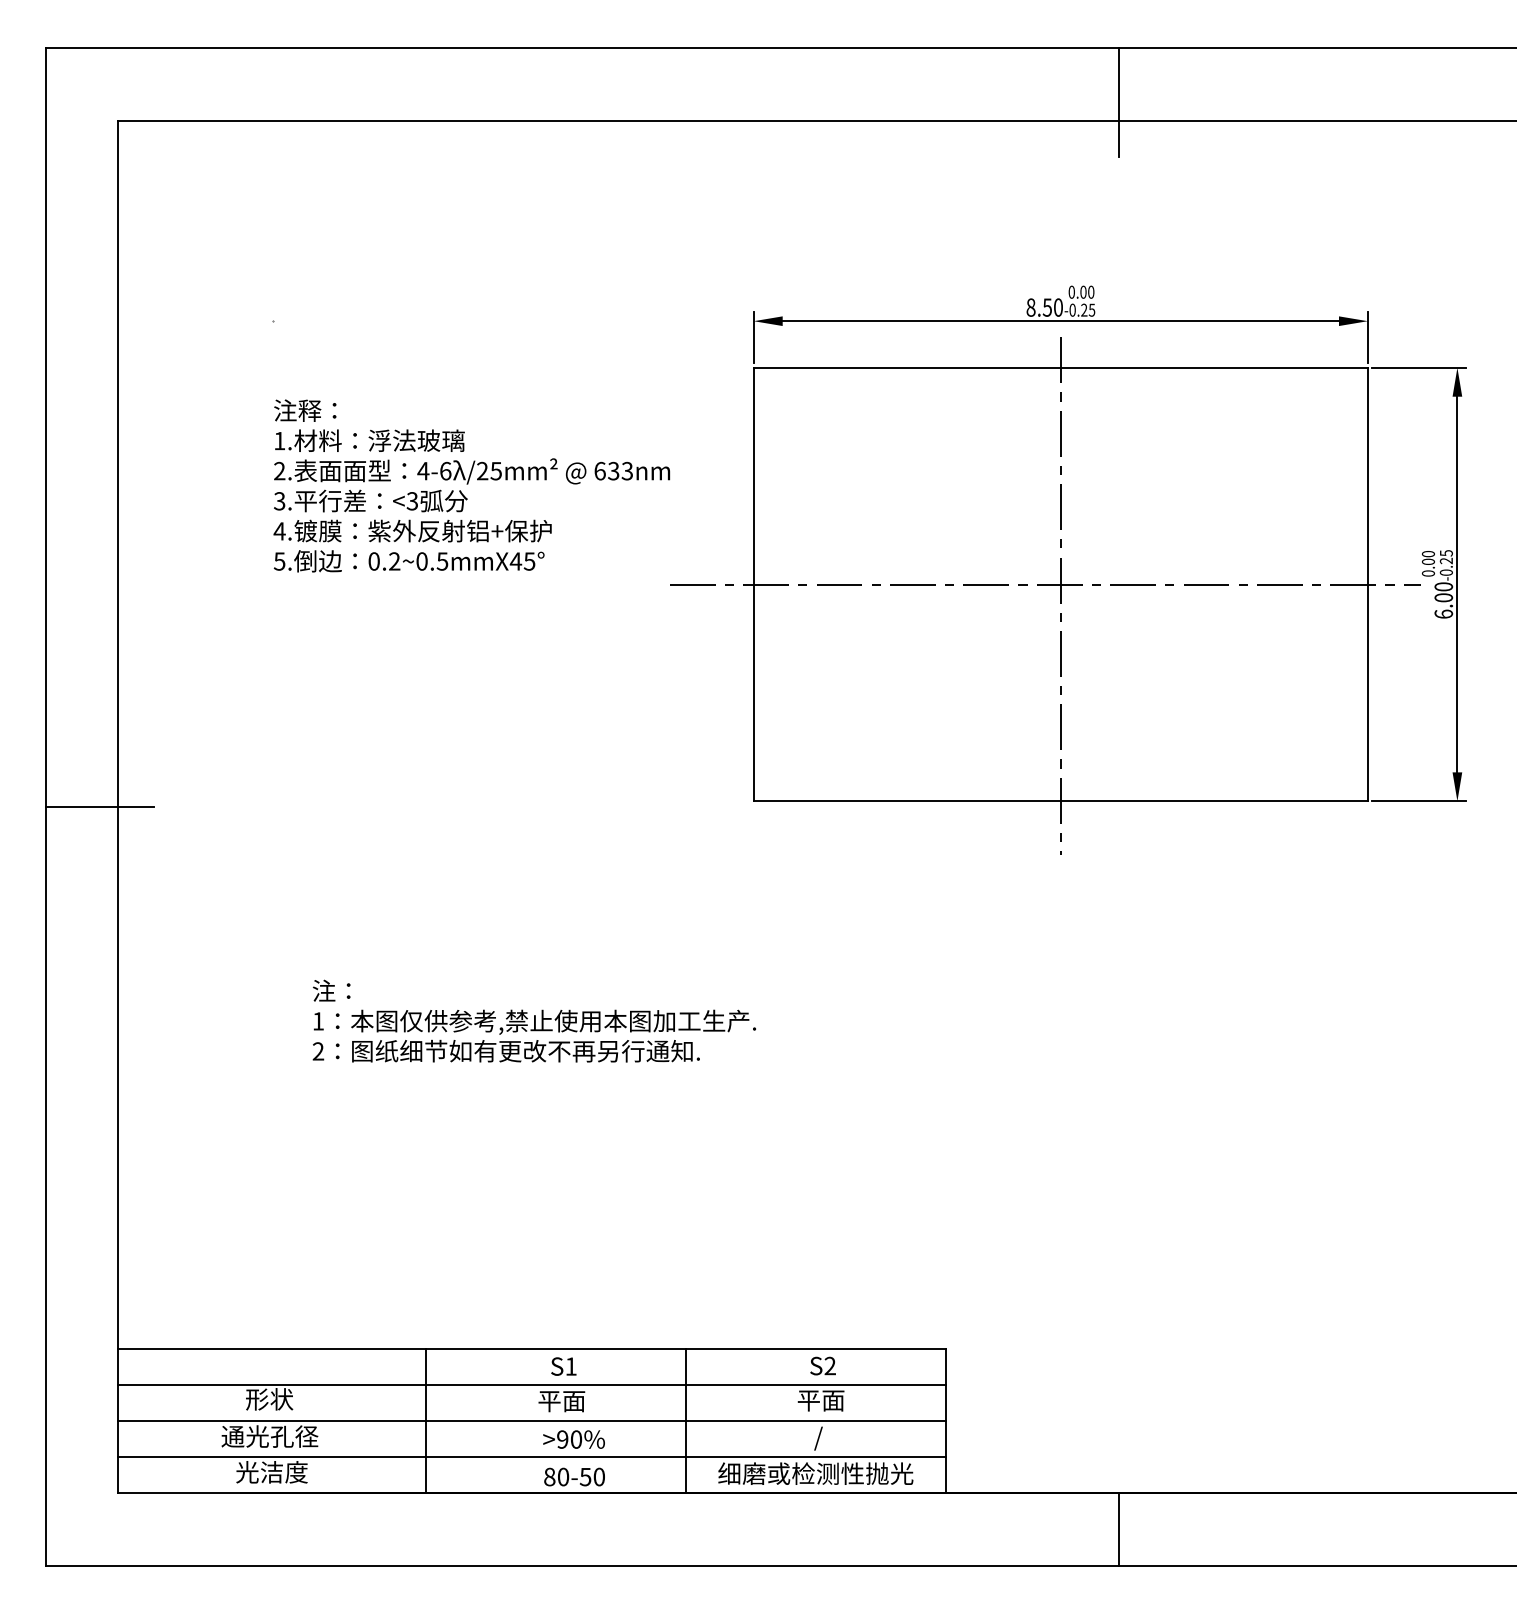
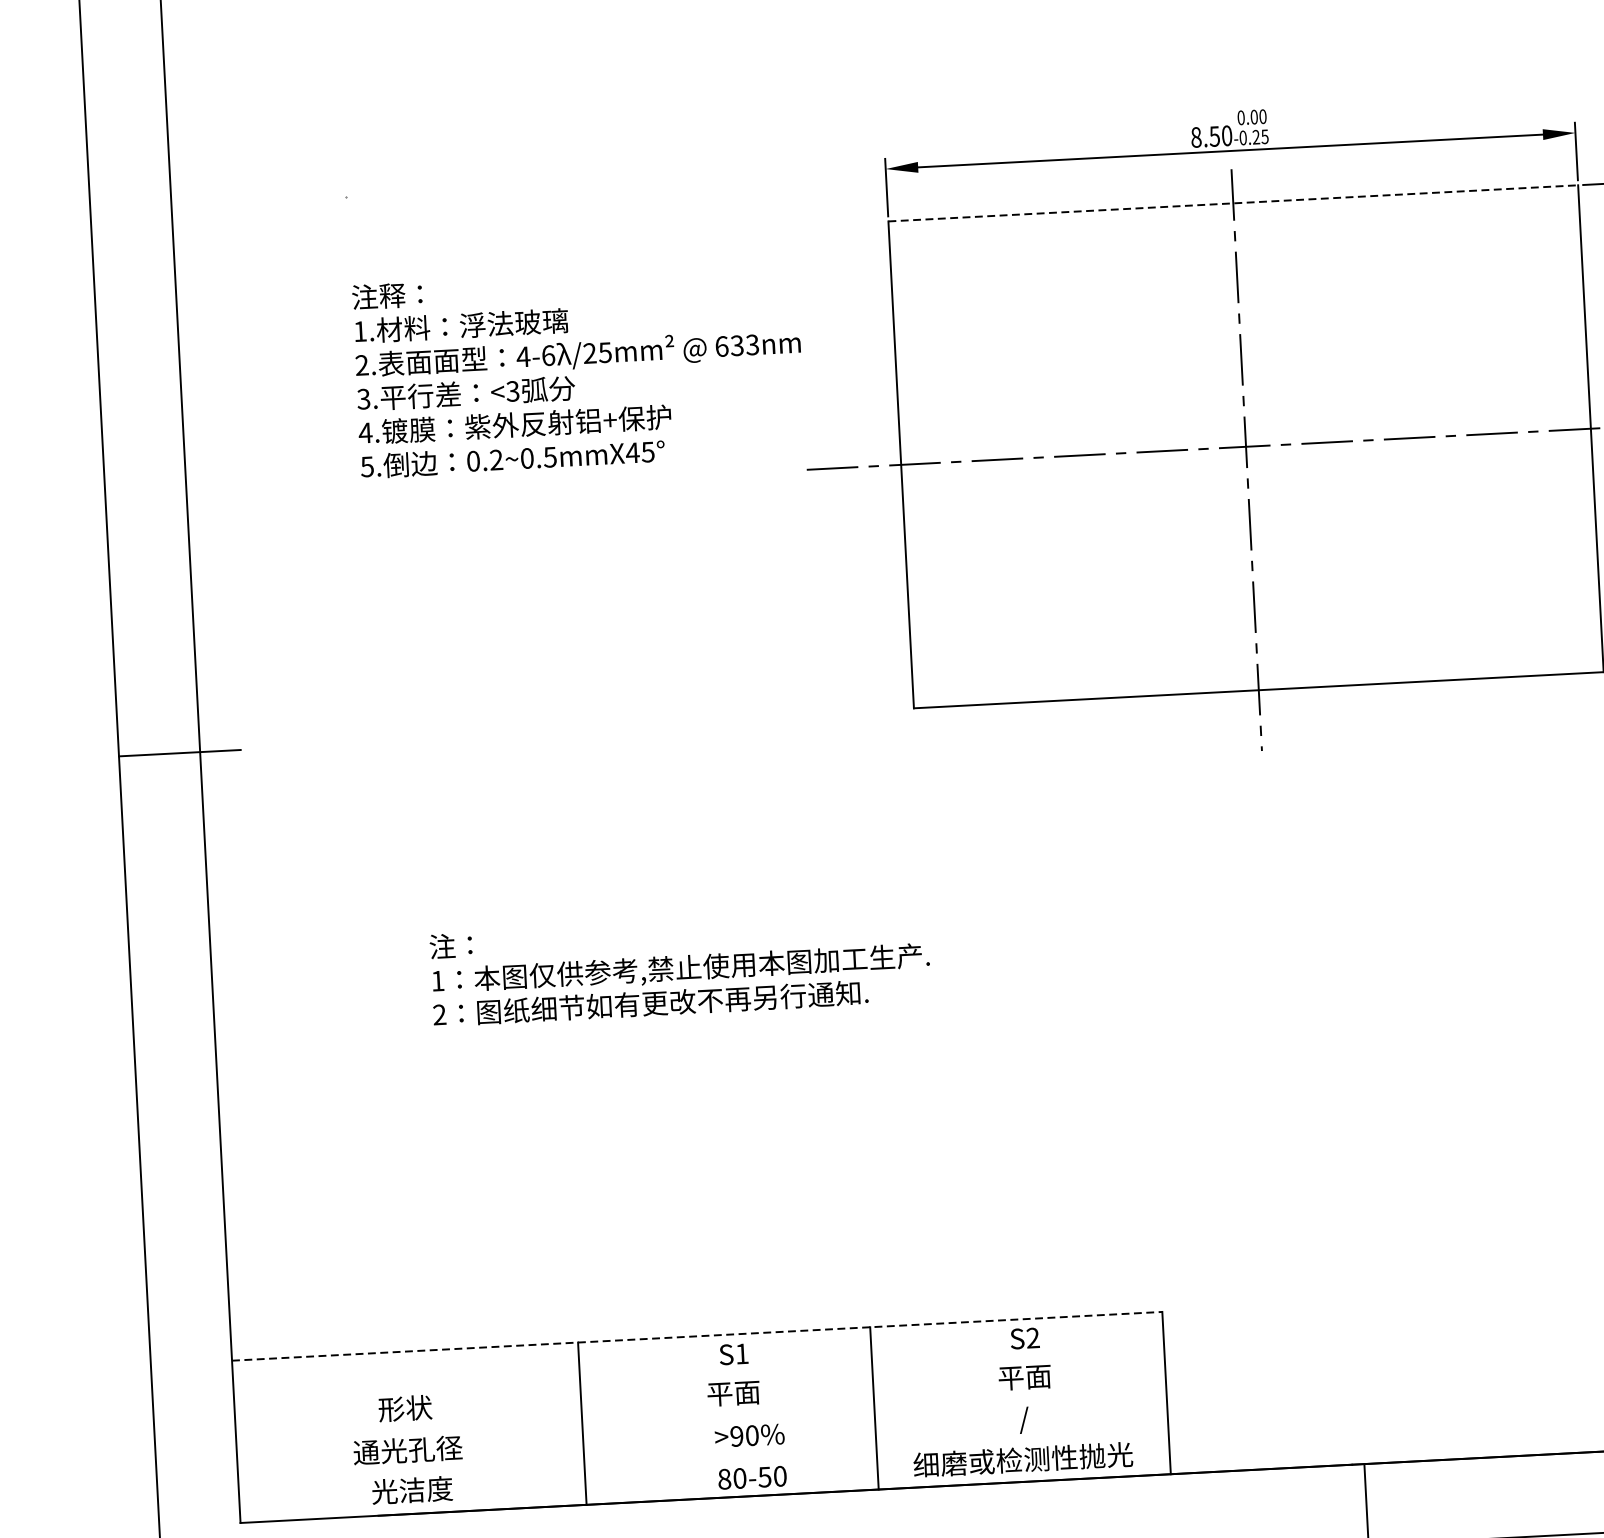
line: (1061, 367) -> (1234, 202), solid -> dashed
line: (532, 1348) -> (697, 1335), solid -> dashed
line: (531, 1384) -> (698, 1376), removed
line: (531, 1421) -> (700, 1417), removed
line: (531, 1457) -> (702, 1458), removed

